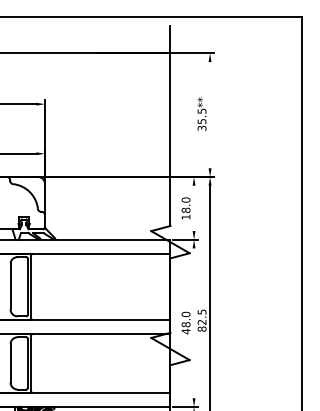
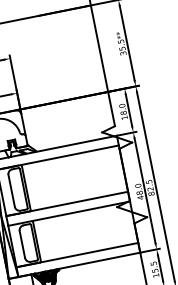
line: (210, 115) -> (127, 43), added
line: (194, 208) -> (129, 110), added
line: (194, 323) -> (145, 190), added

